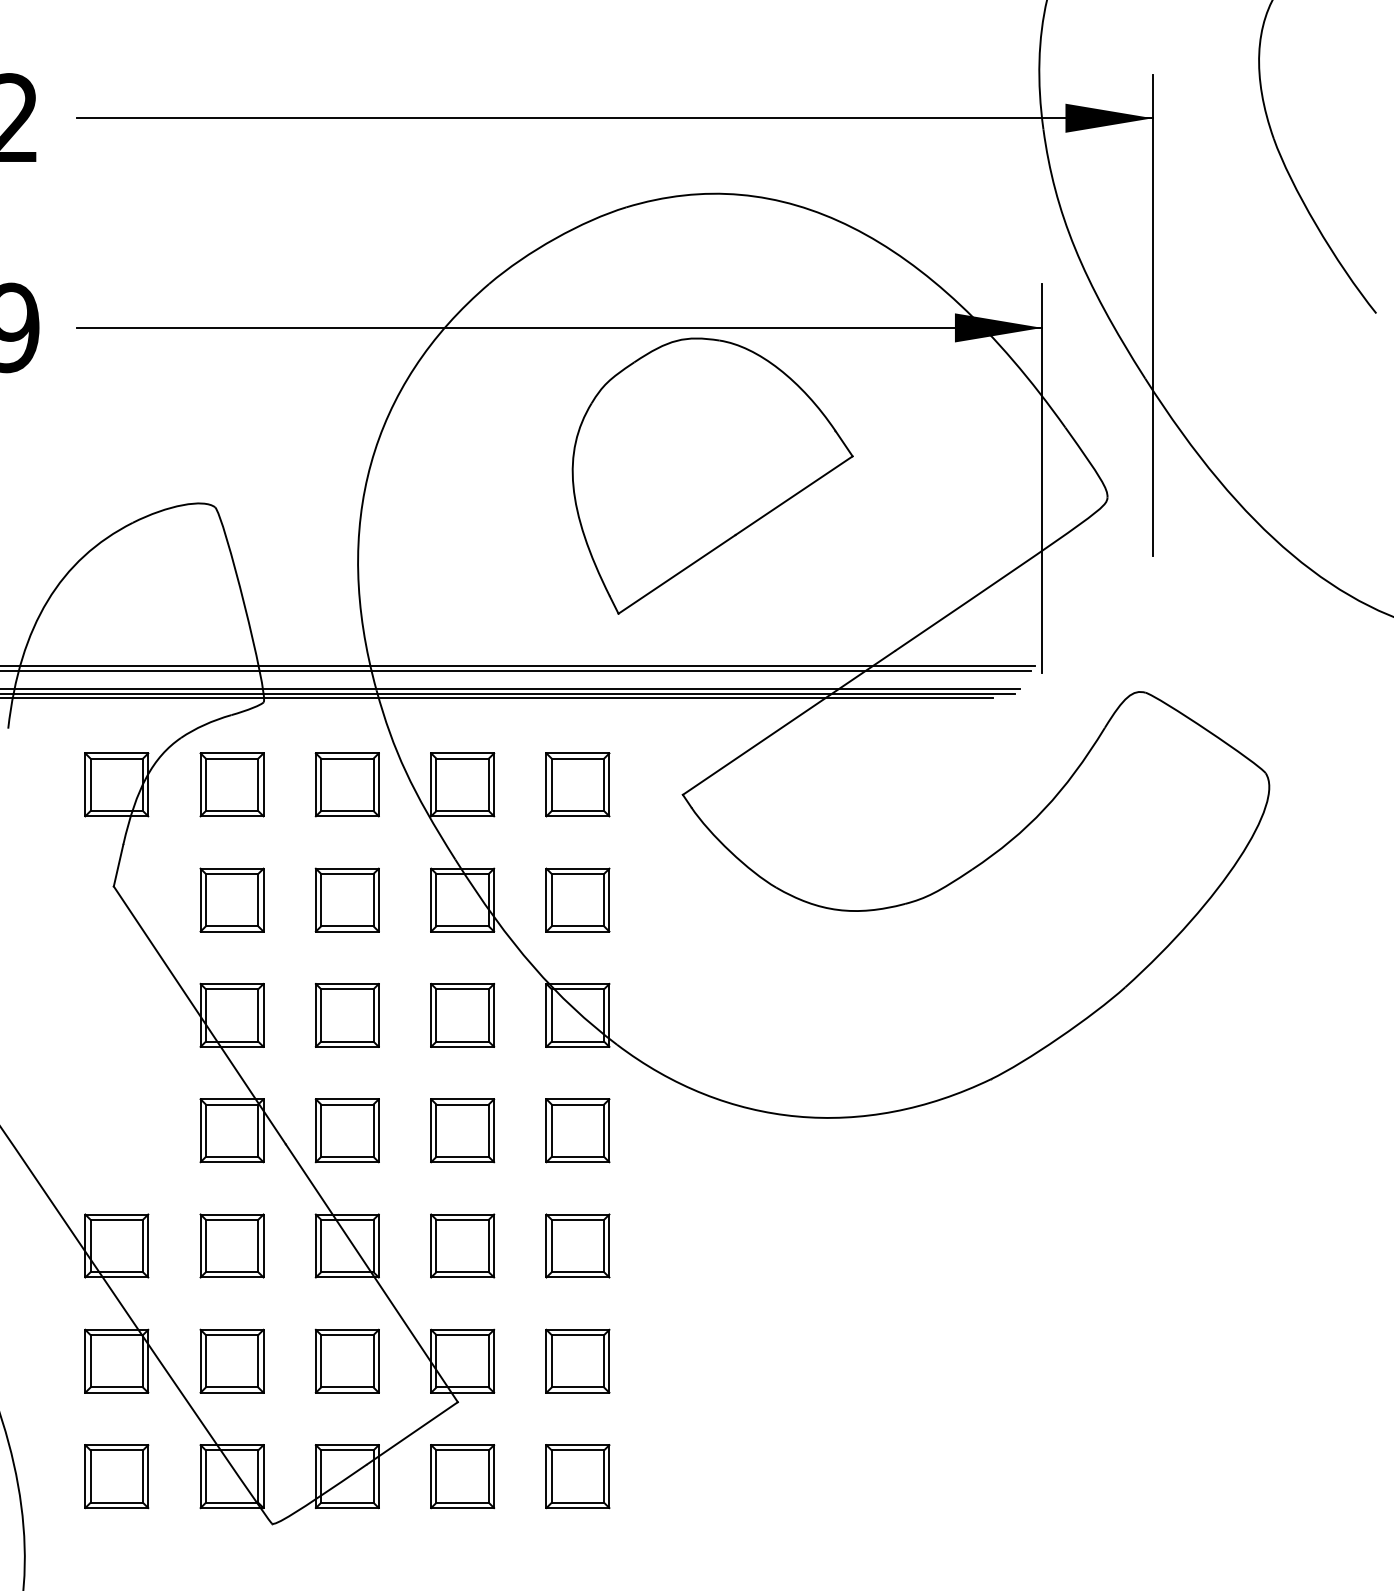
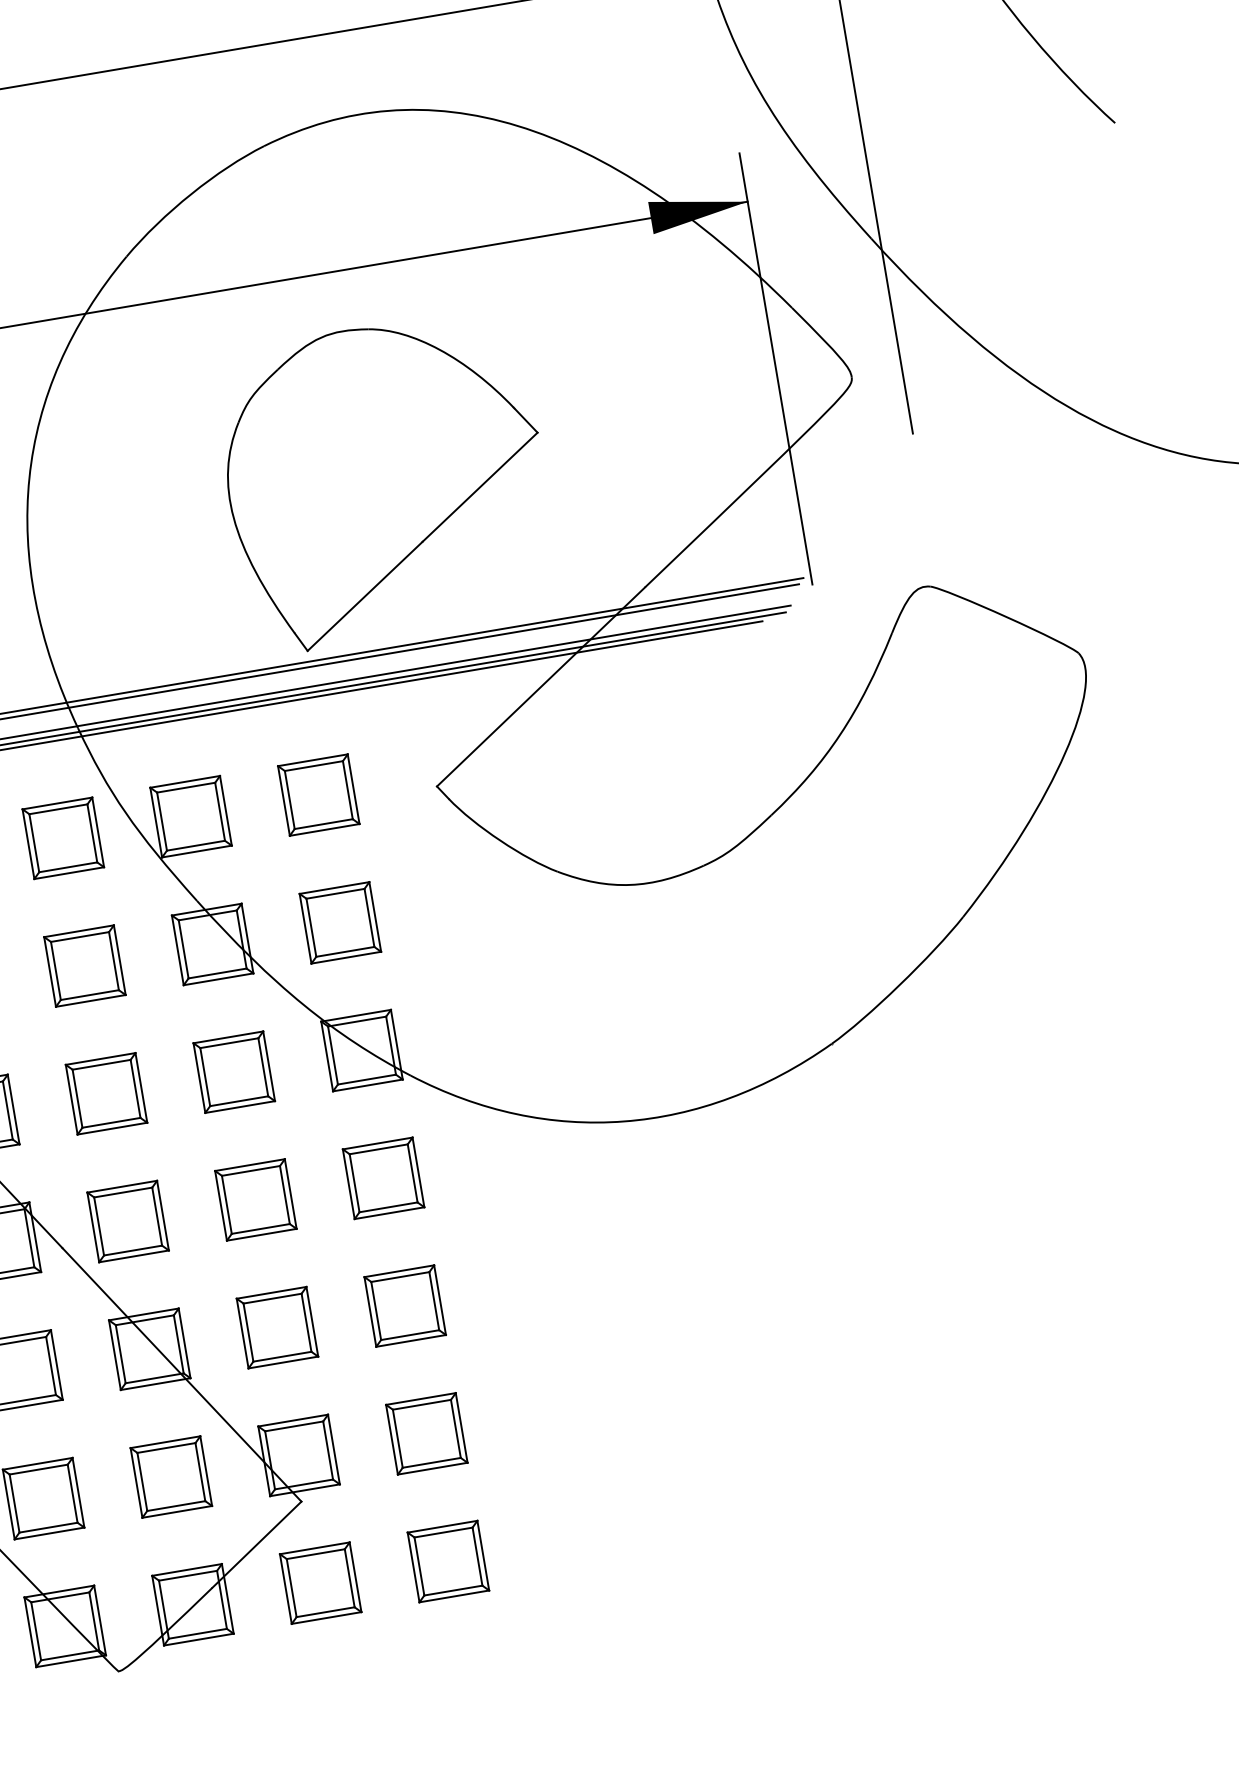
part: (712, 475) -> (385, 480), moved

